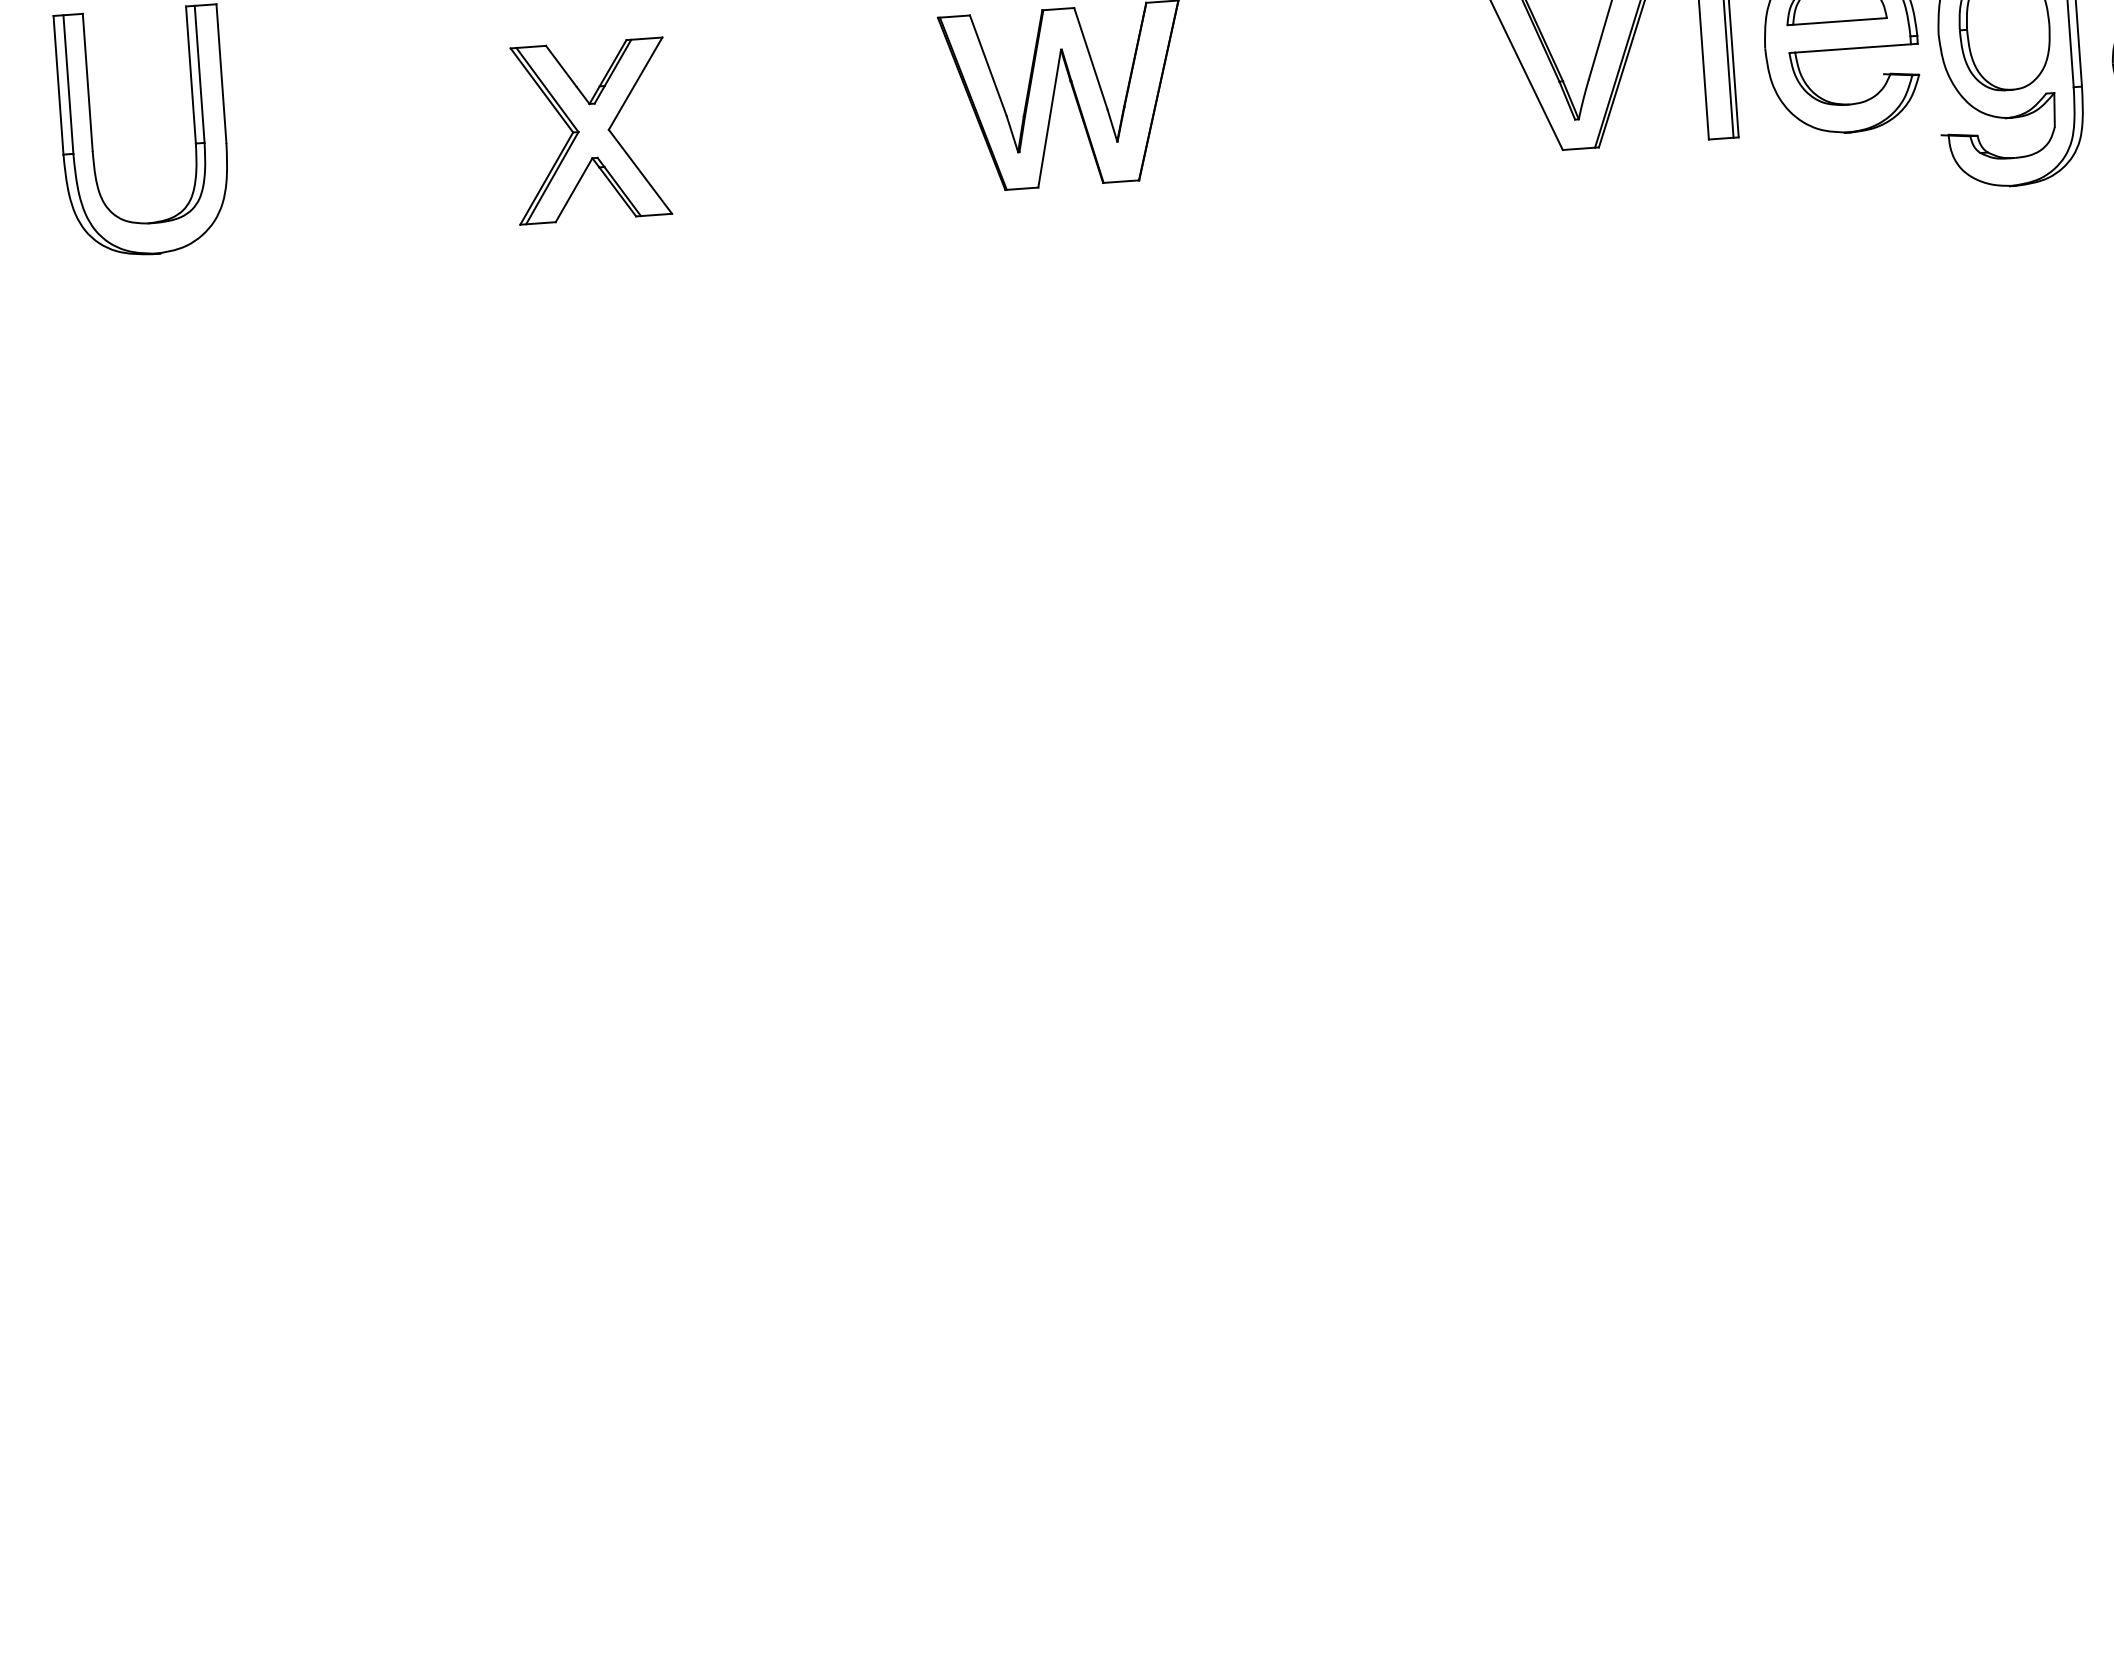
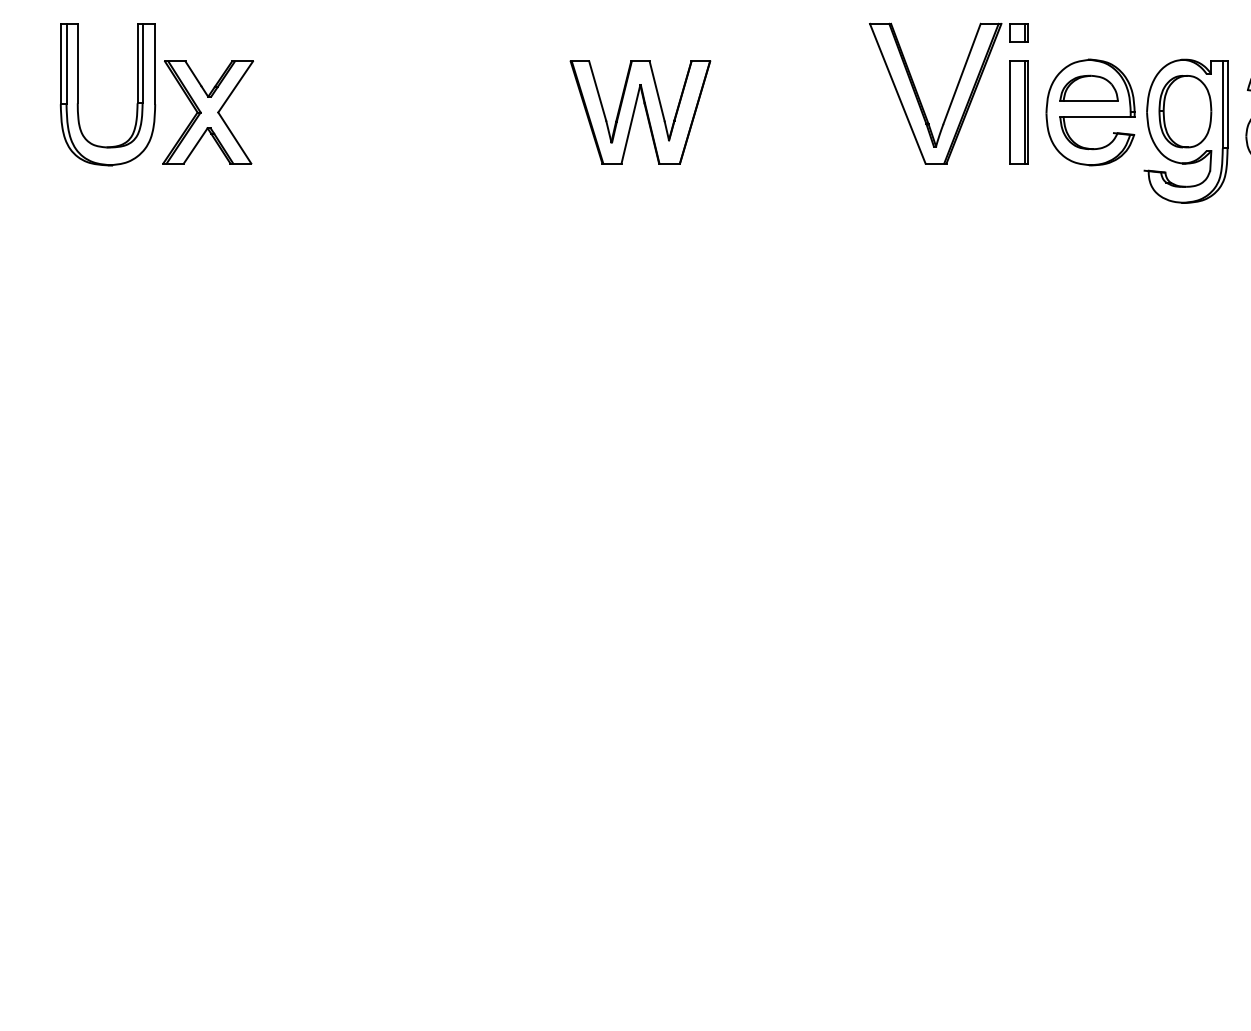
part: (590, 131) -> (207, 112), moved

